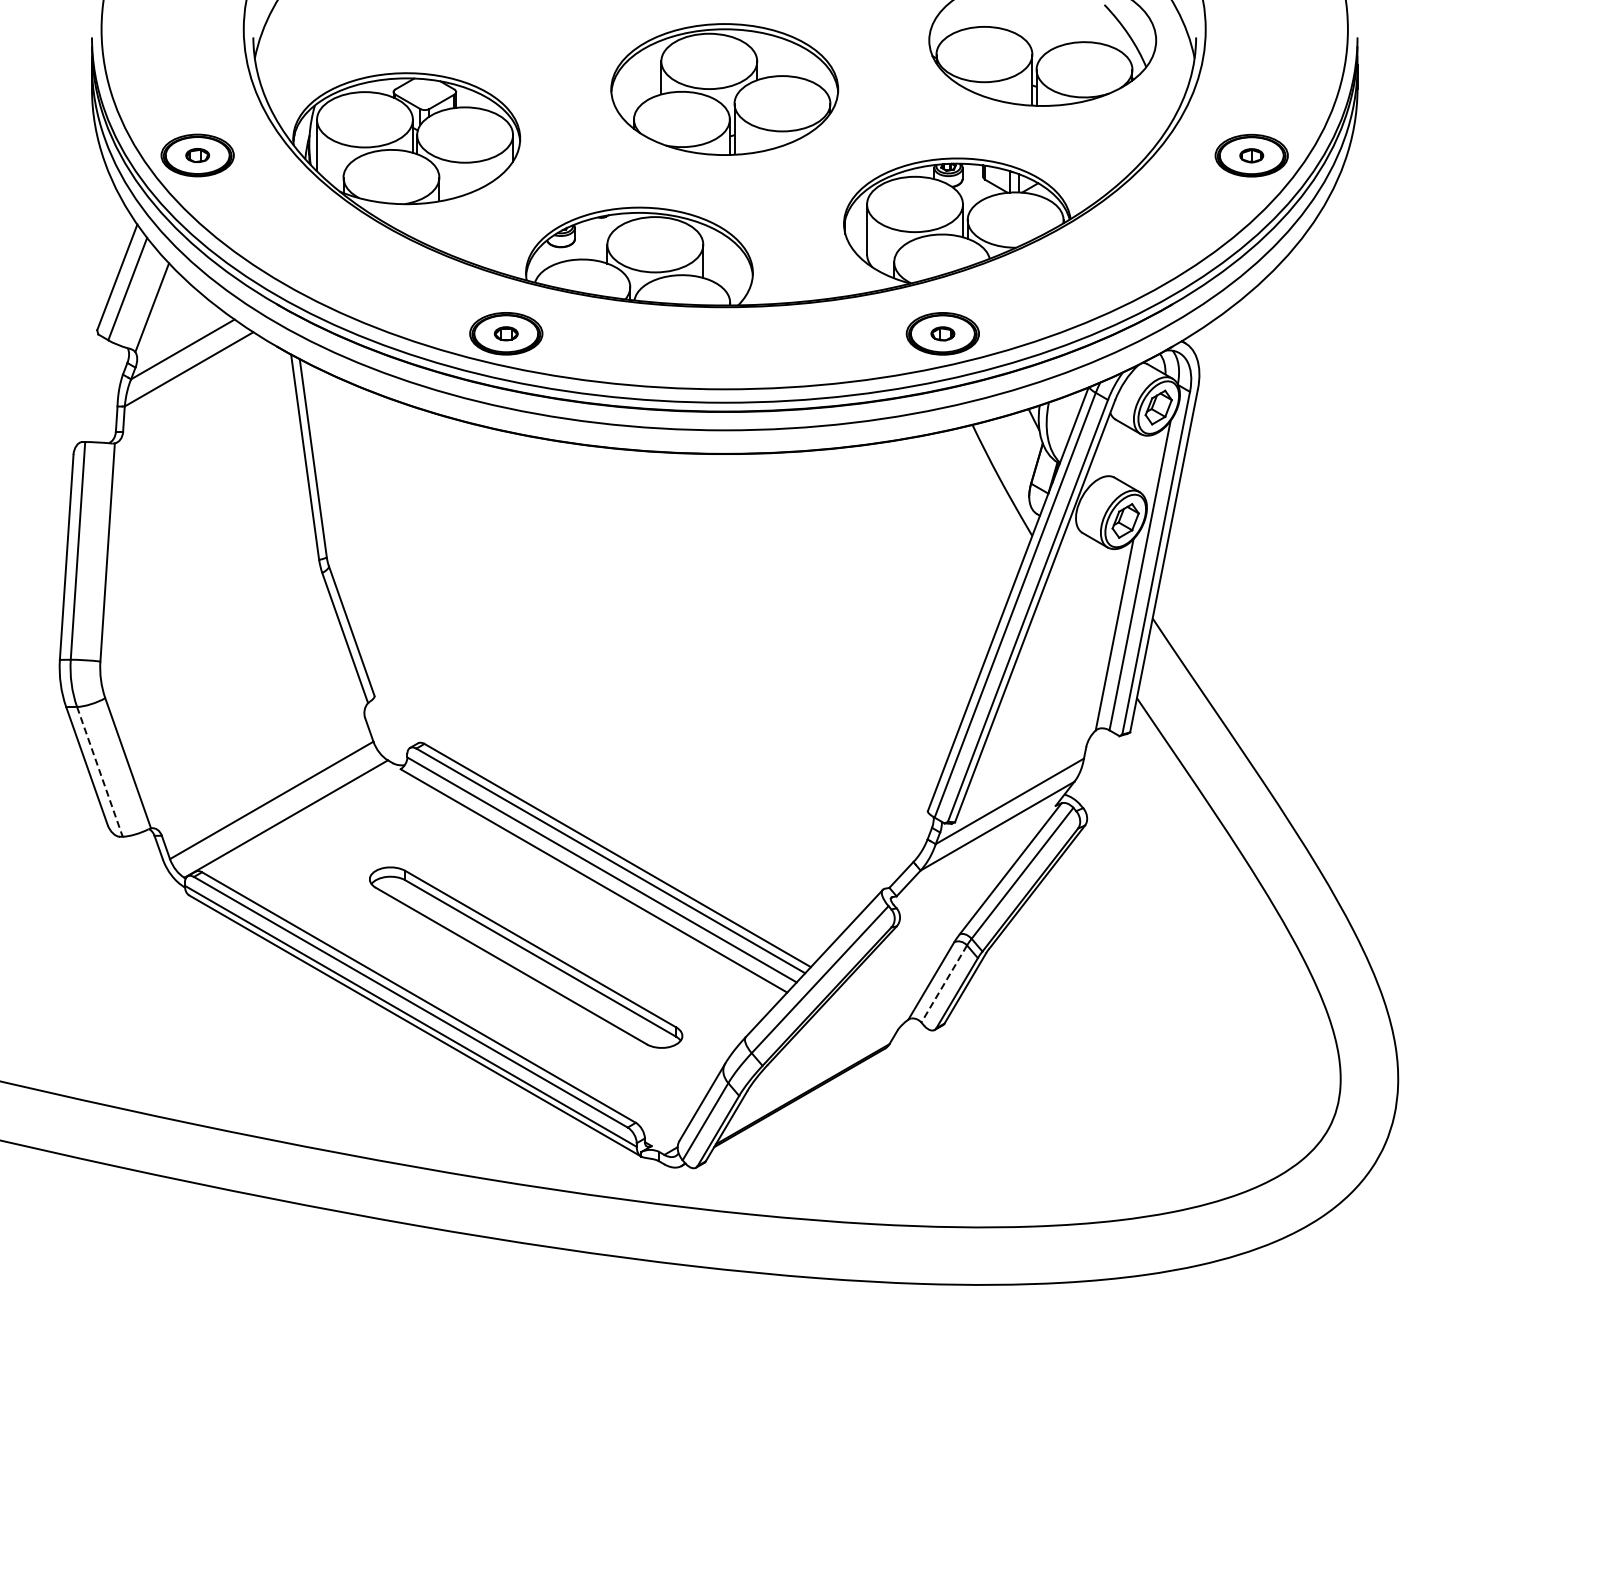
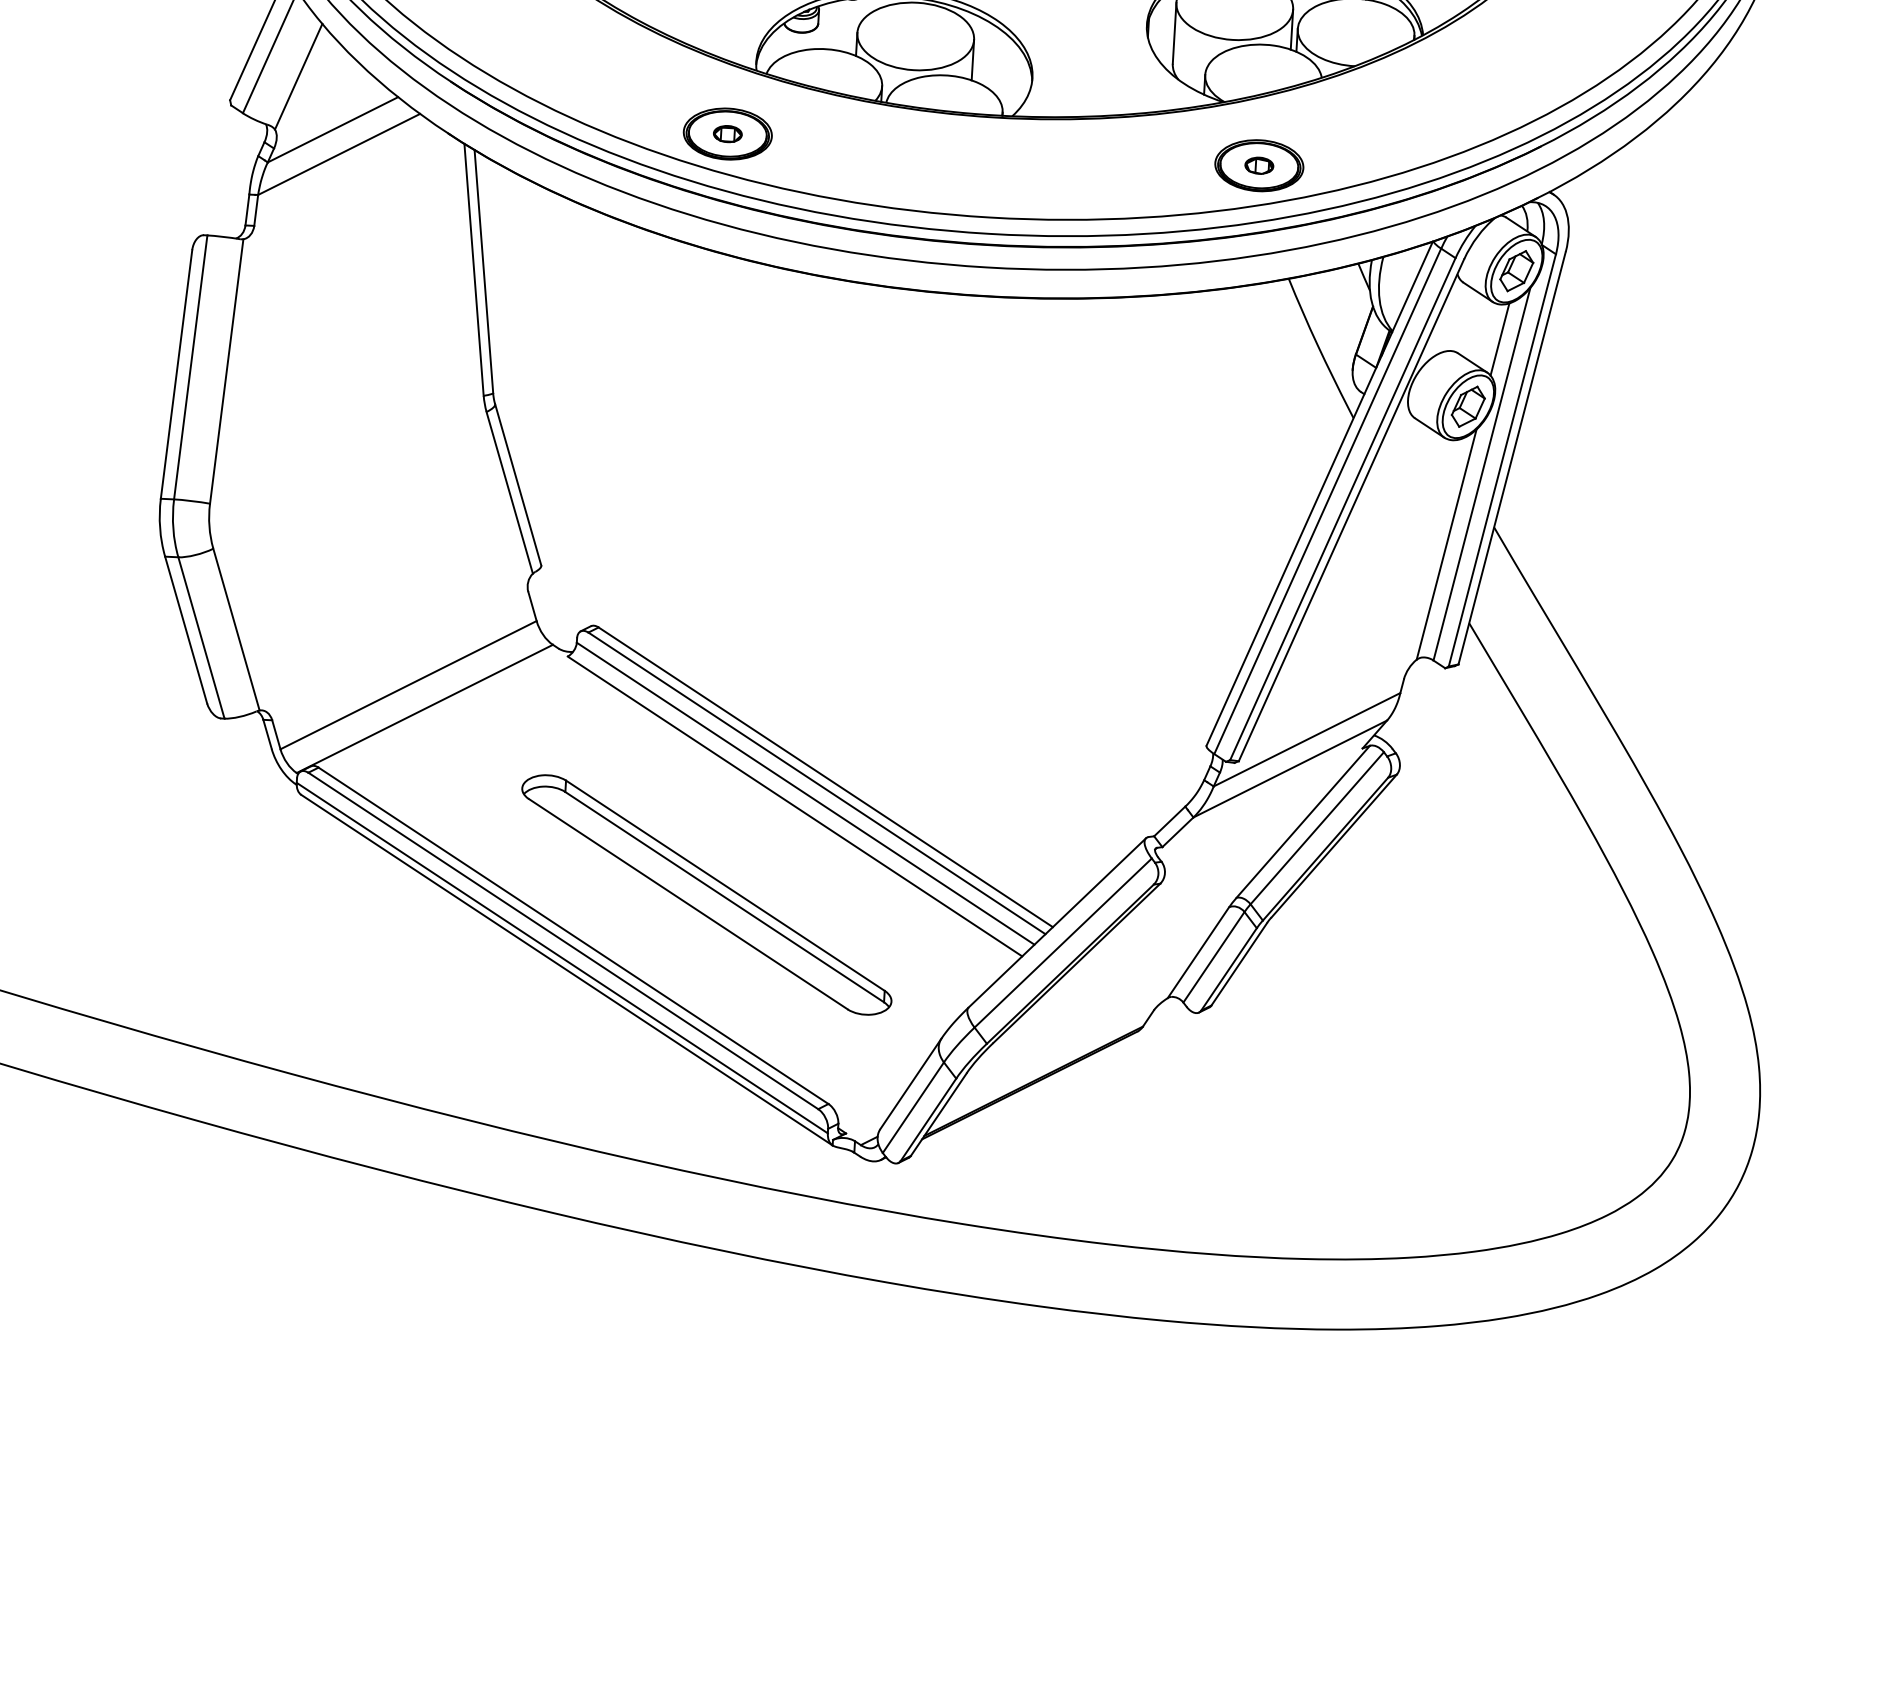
line: (1148, 464) -> (1500, 339), added
line: (99, 771) -> (200, 637), dashed -> solid
line: (944, 984) -> (1214, 957), dashed -> solid

